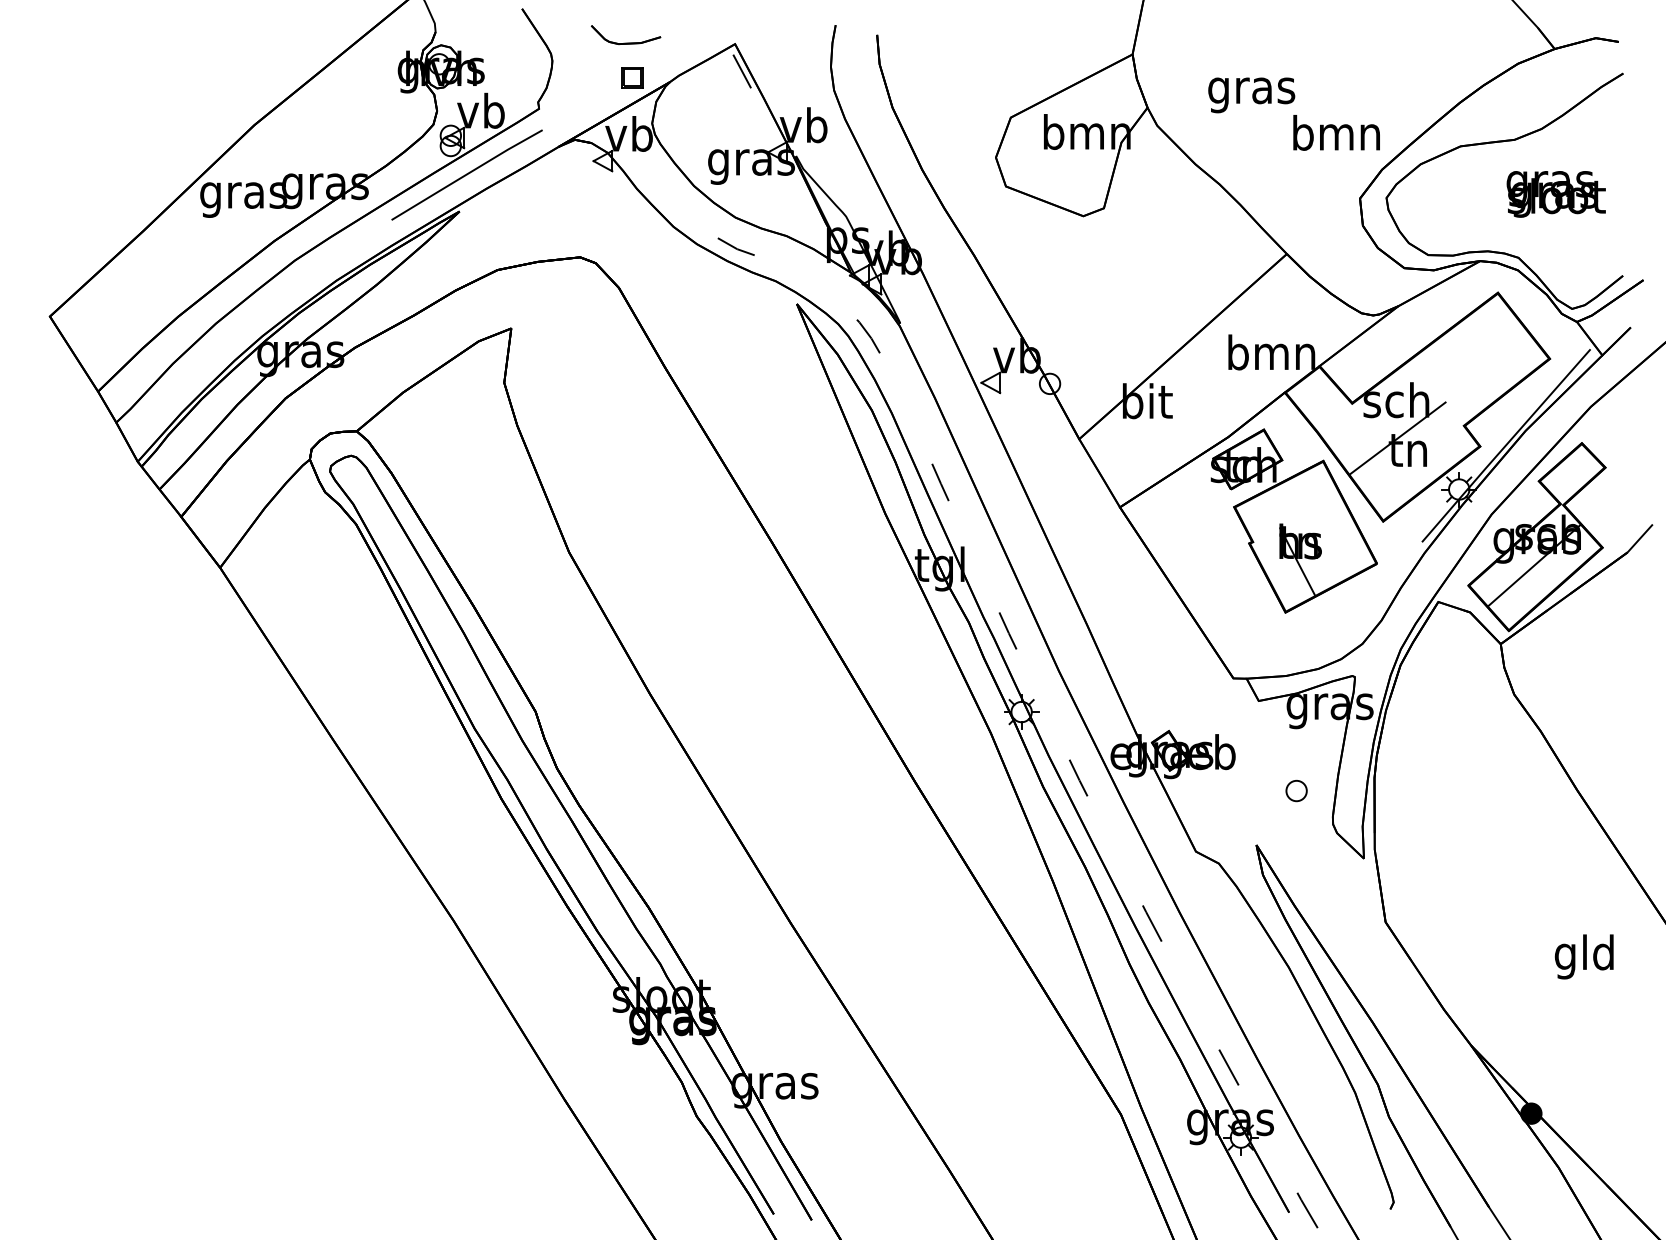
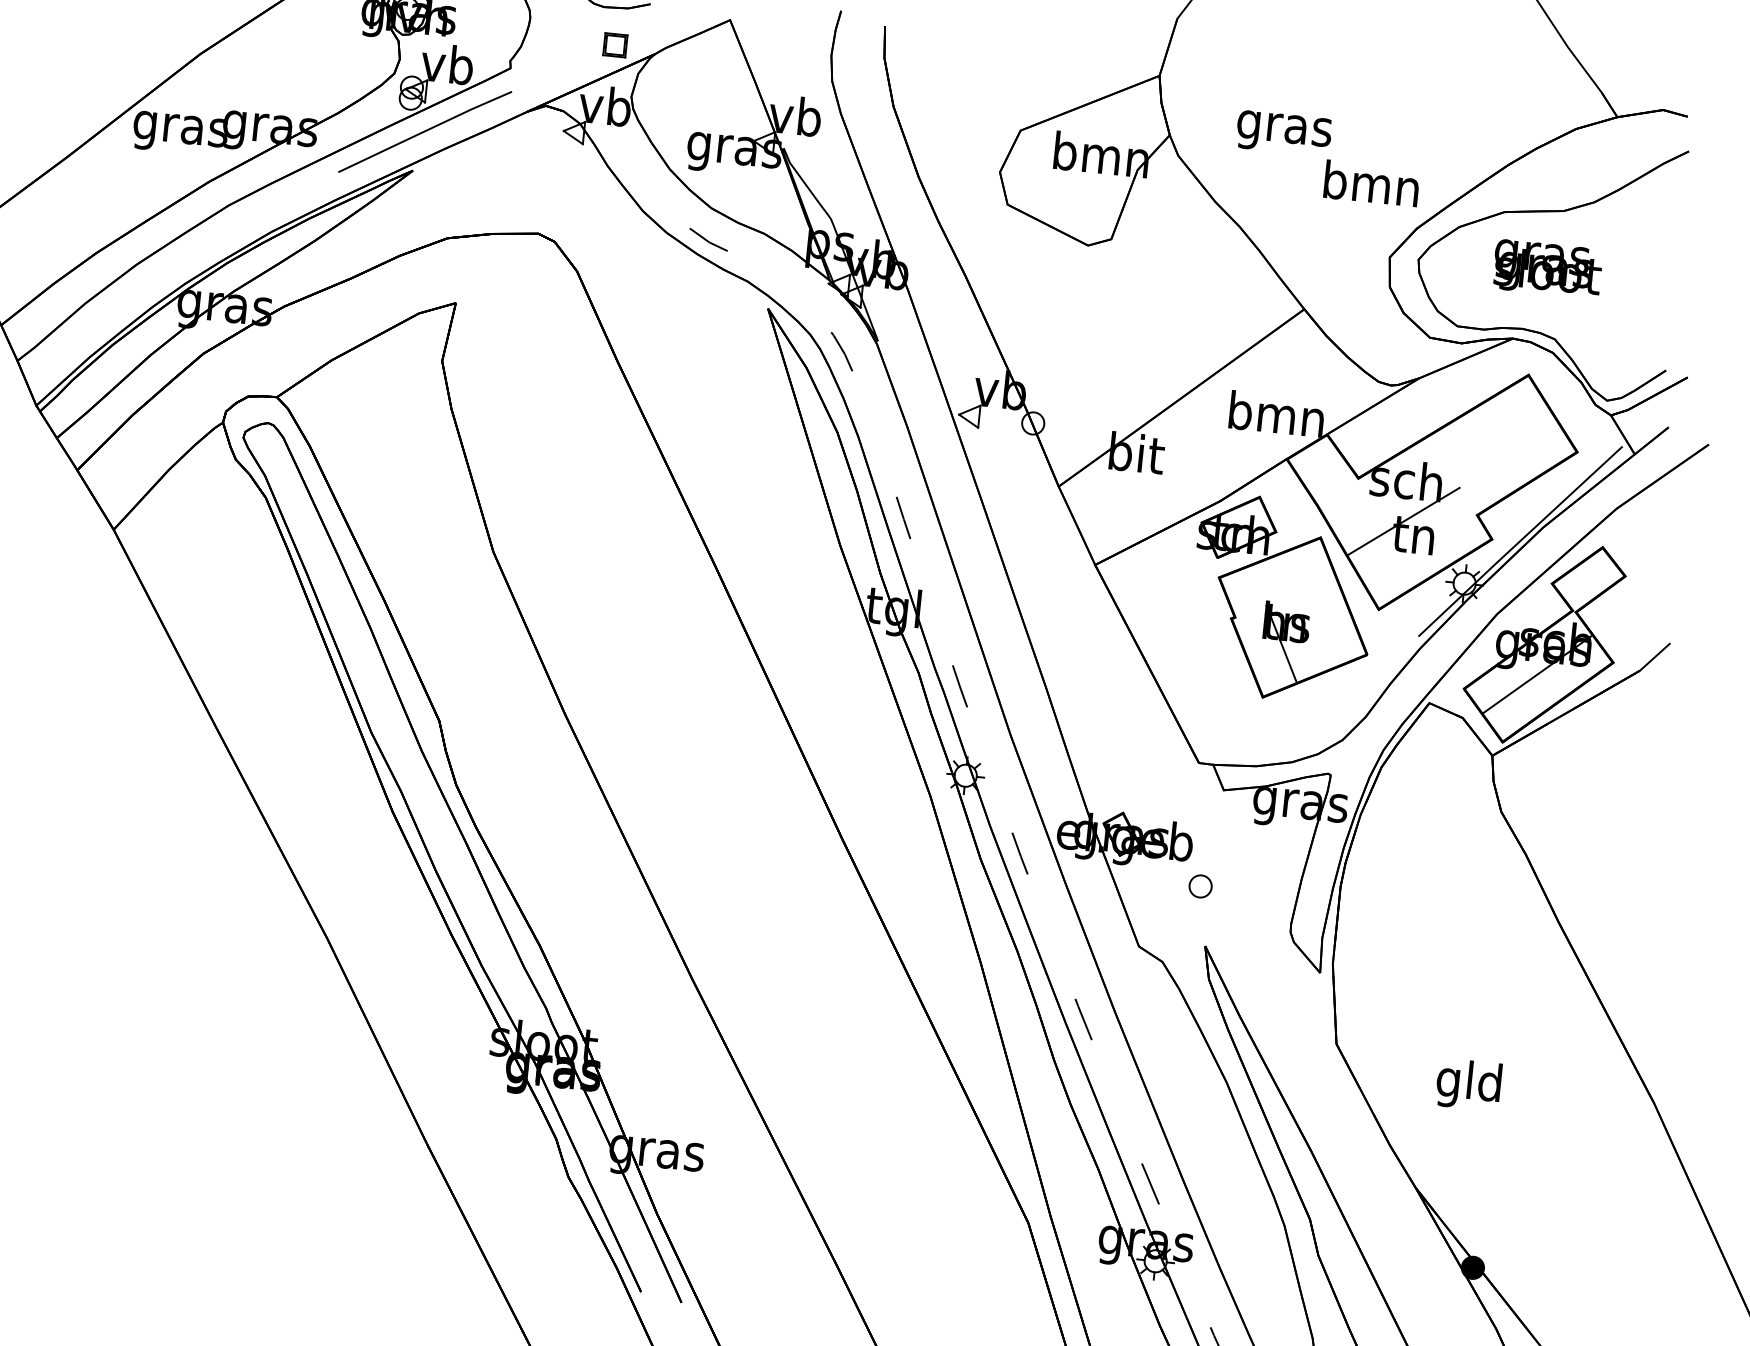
line: (741, 71) -> (733, 50), removed
text: (1555, 194) -> (1546, 269), moved
part: (1296, 790) -> (1200, 885), moved
text: (1583, 956) -> (1467, 1084), moved

